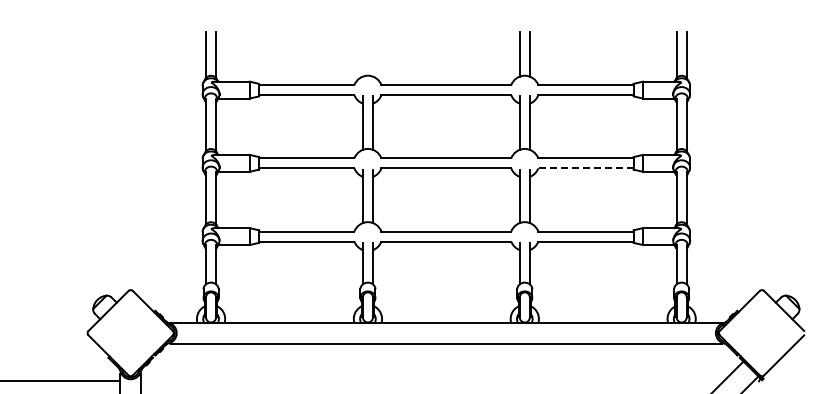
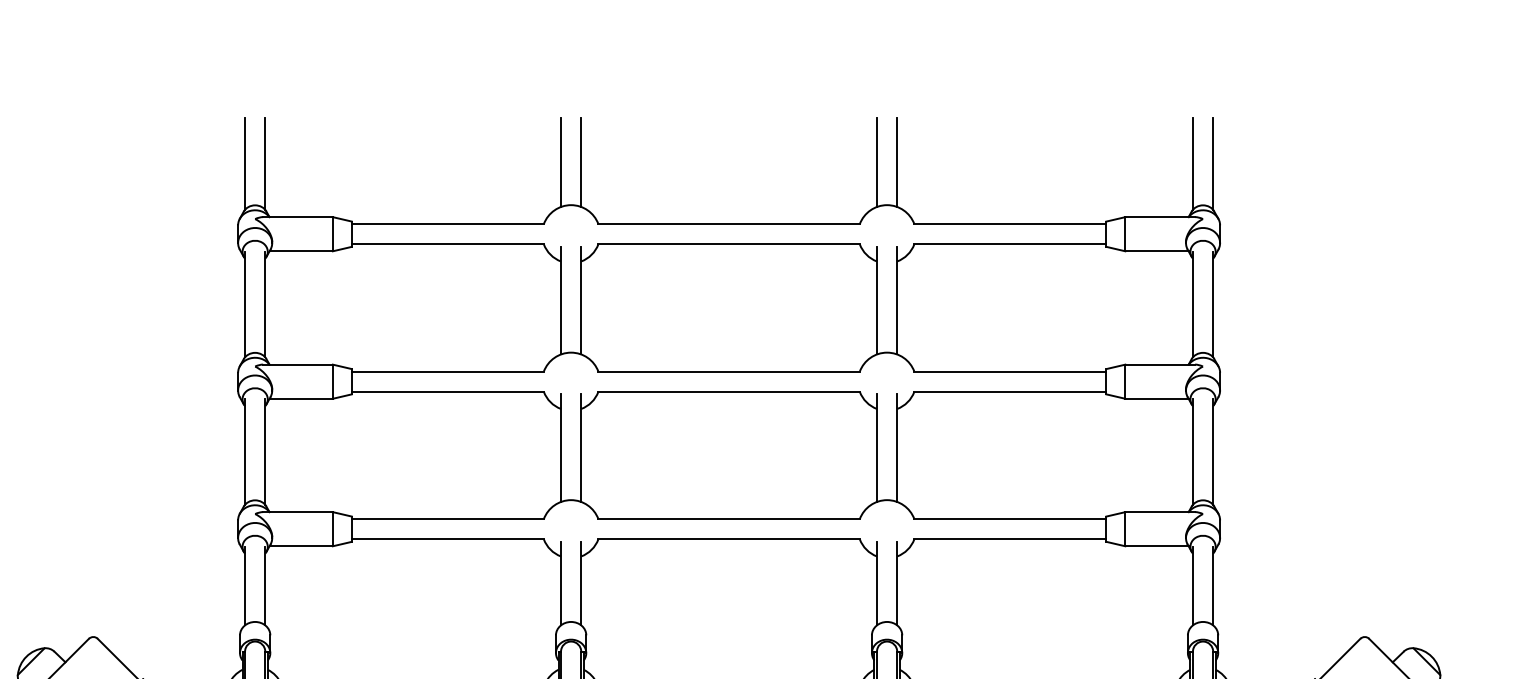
line: (362, 54) -> (560, 162), added
line: (372, 54) -> (580, 162), added
line: (585, 168) -> (1009, 392), dashed -> solid

